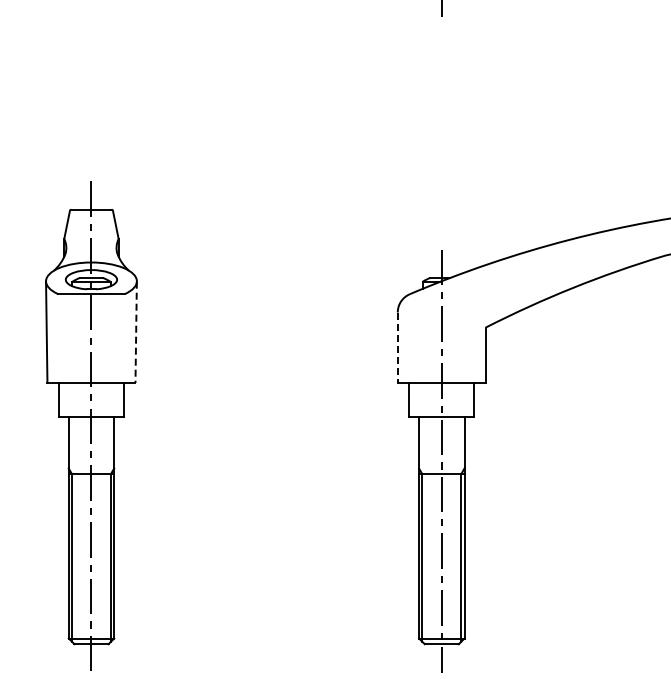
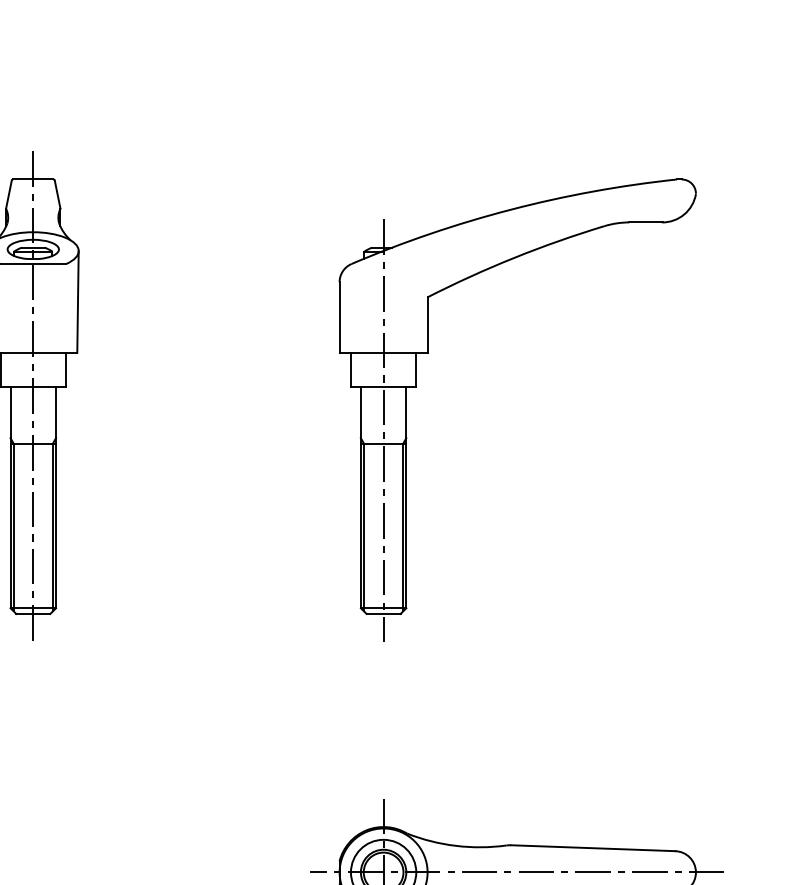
line: (136, 332) -> (78, 302), dashed -> solid
line: (397, 347) -> (339, 317), dashed -> solid

